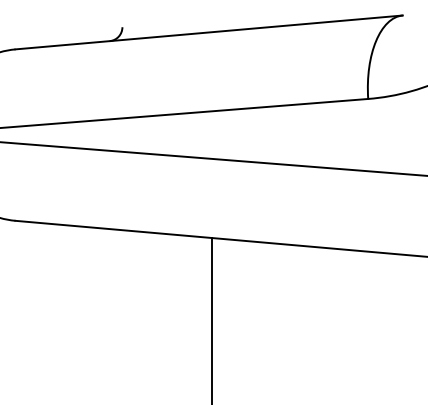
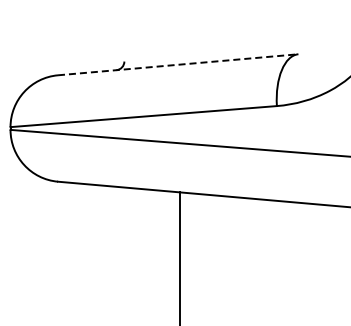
line: (209, 31) -> (178, 64), solid -> dashed

